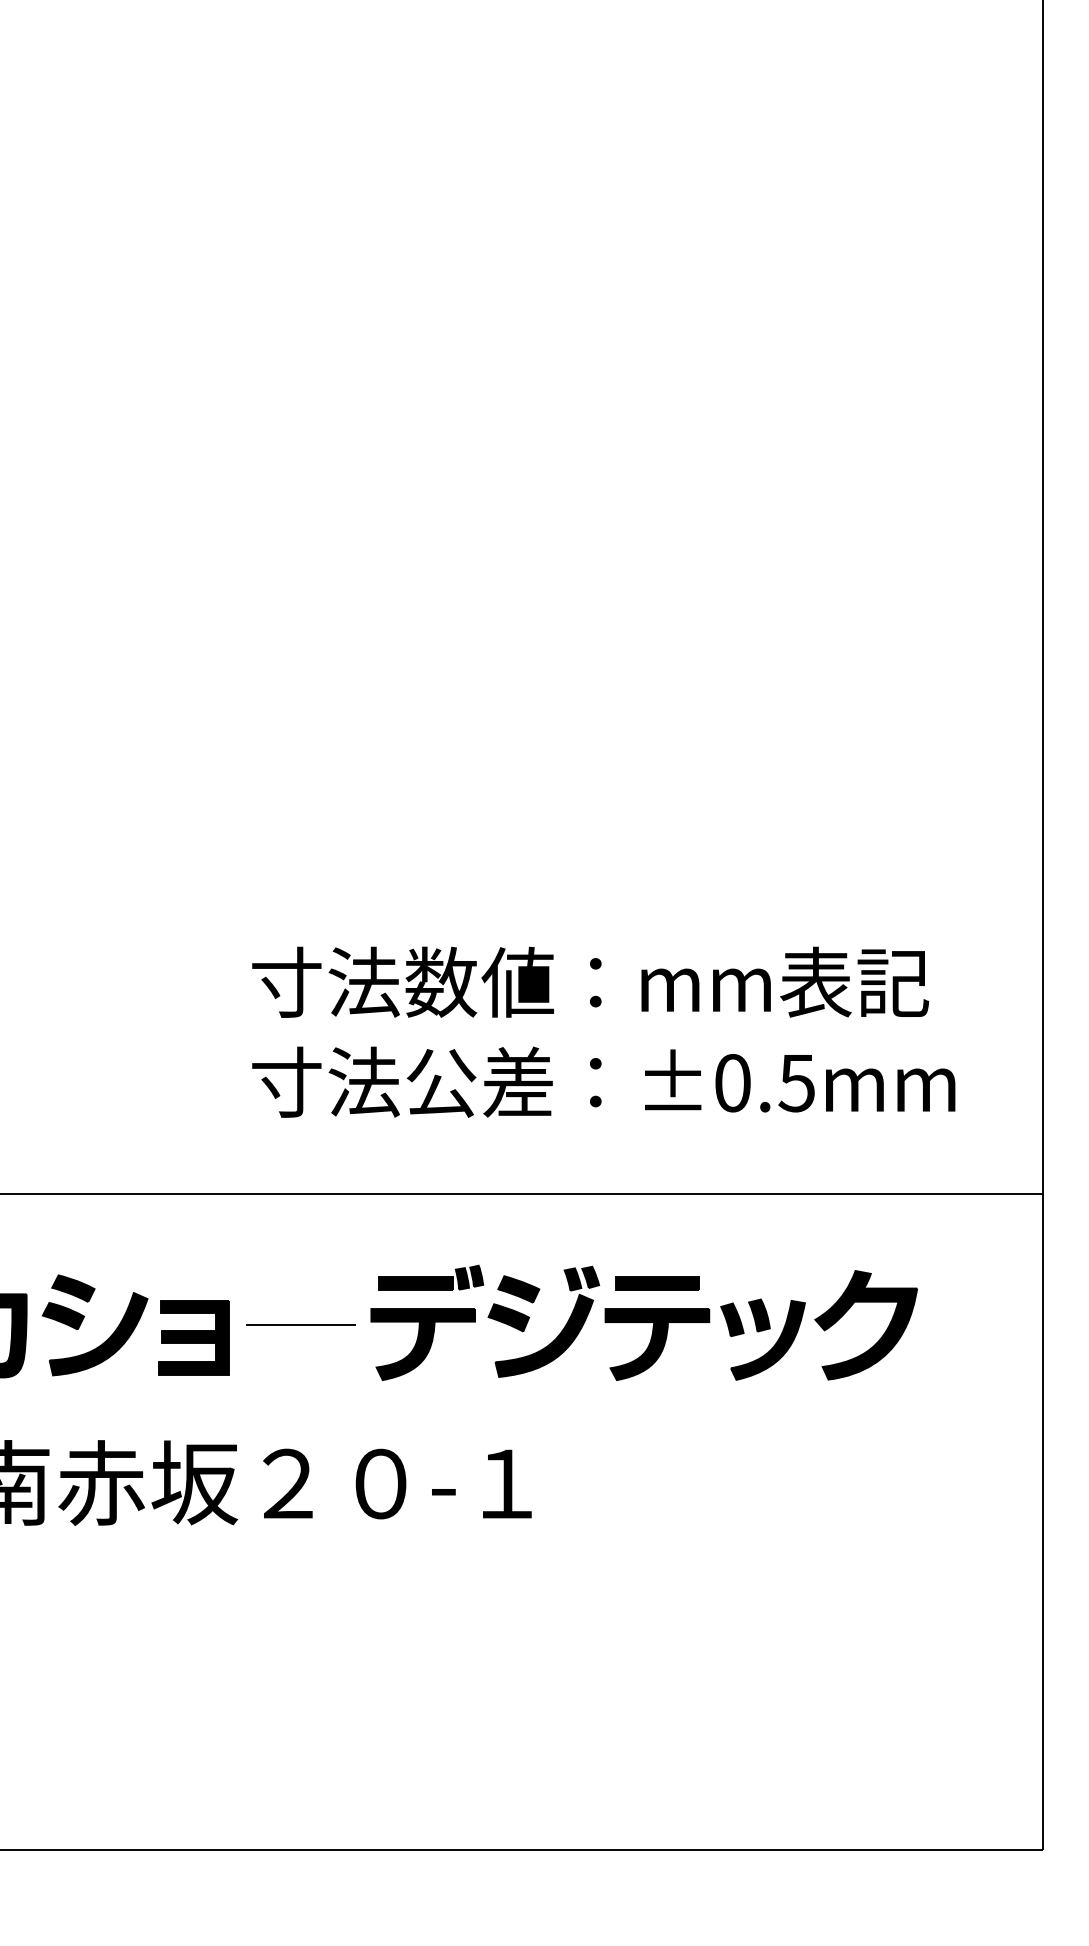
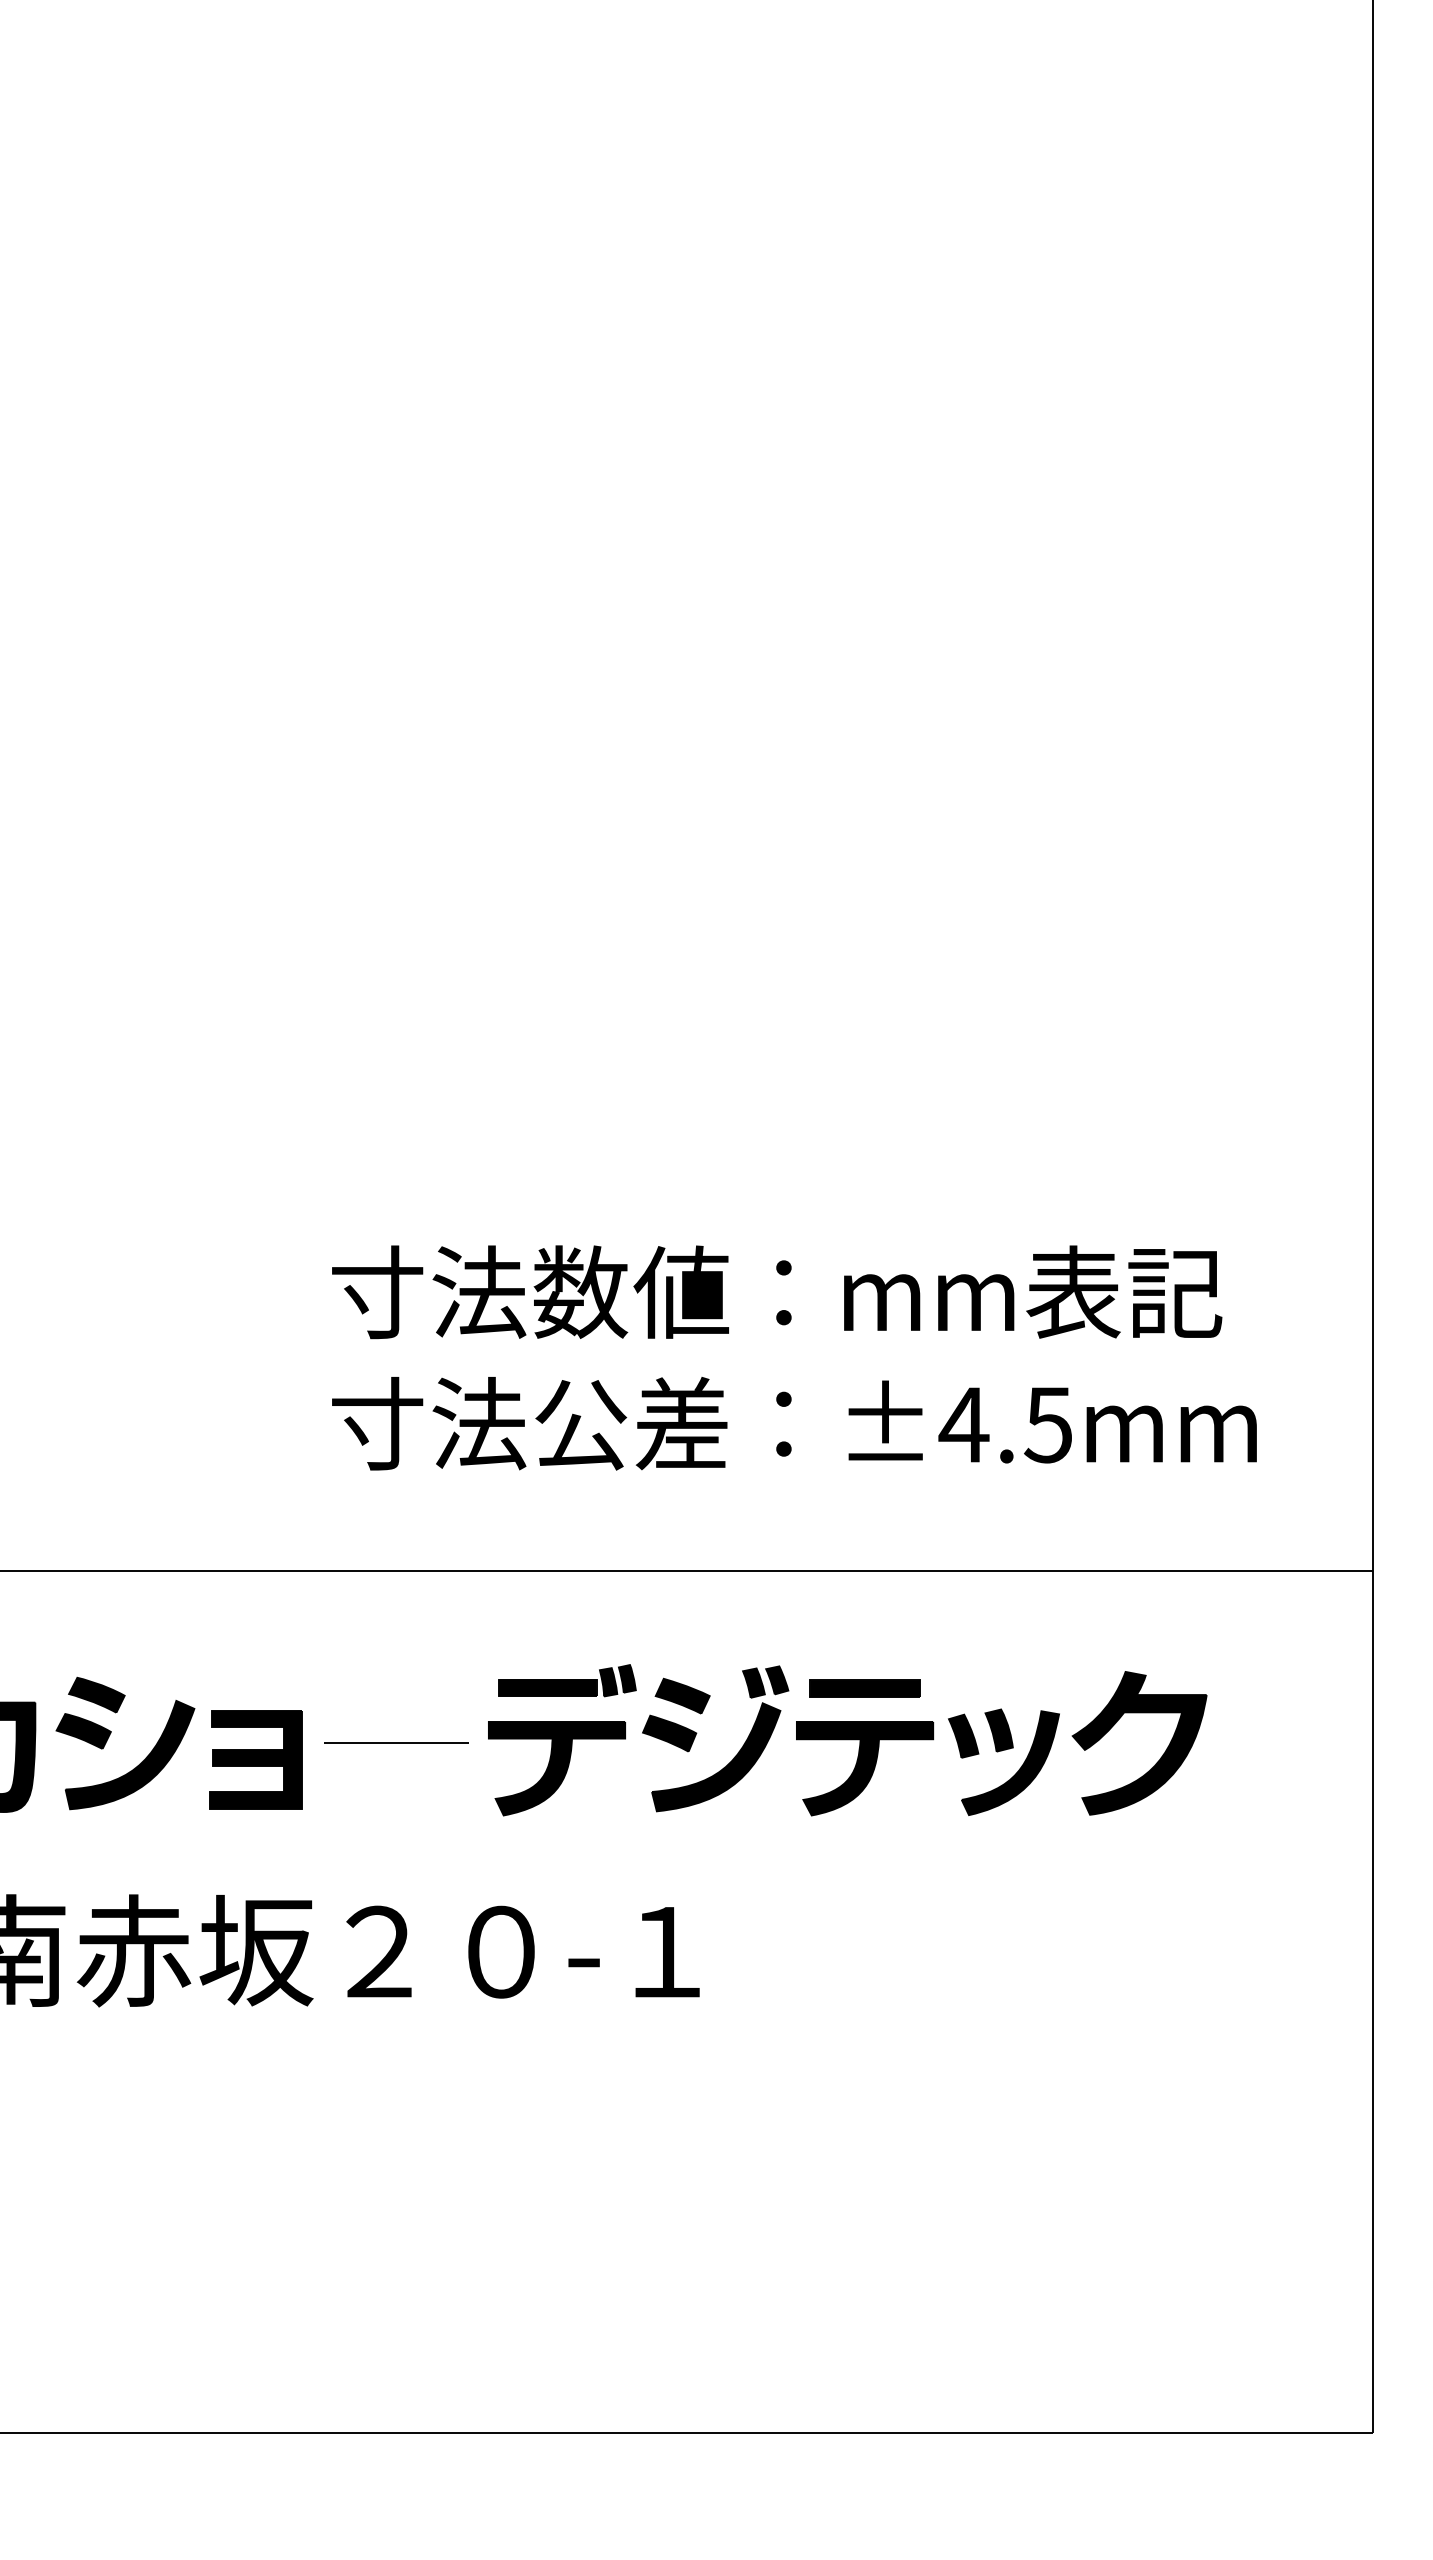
text: (732, 1082) -> (963, 1424), ±0.5mm -> ±4.5mm

